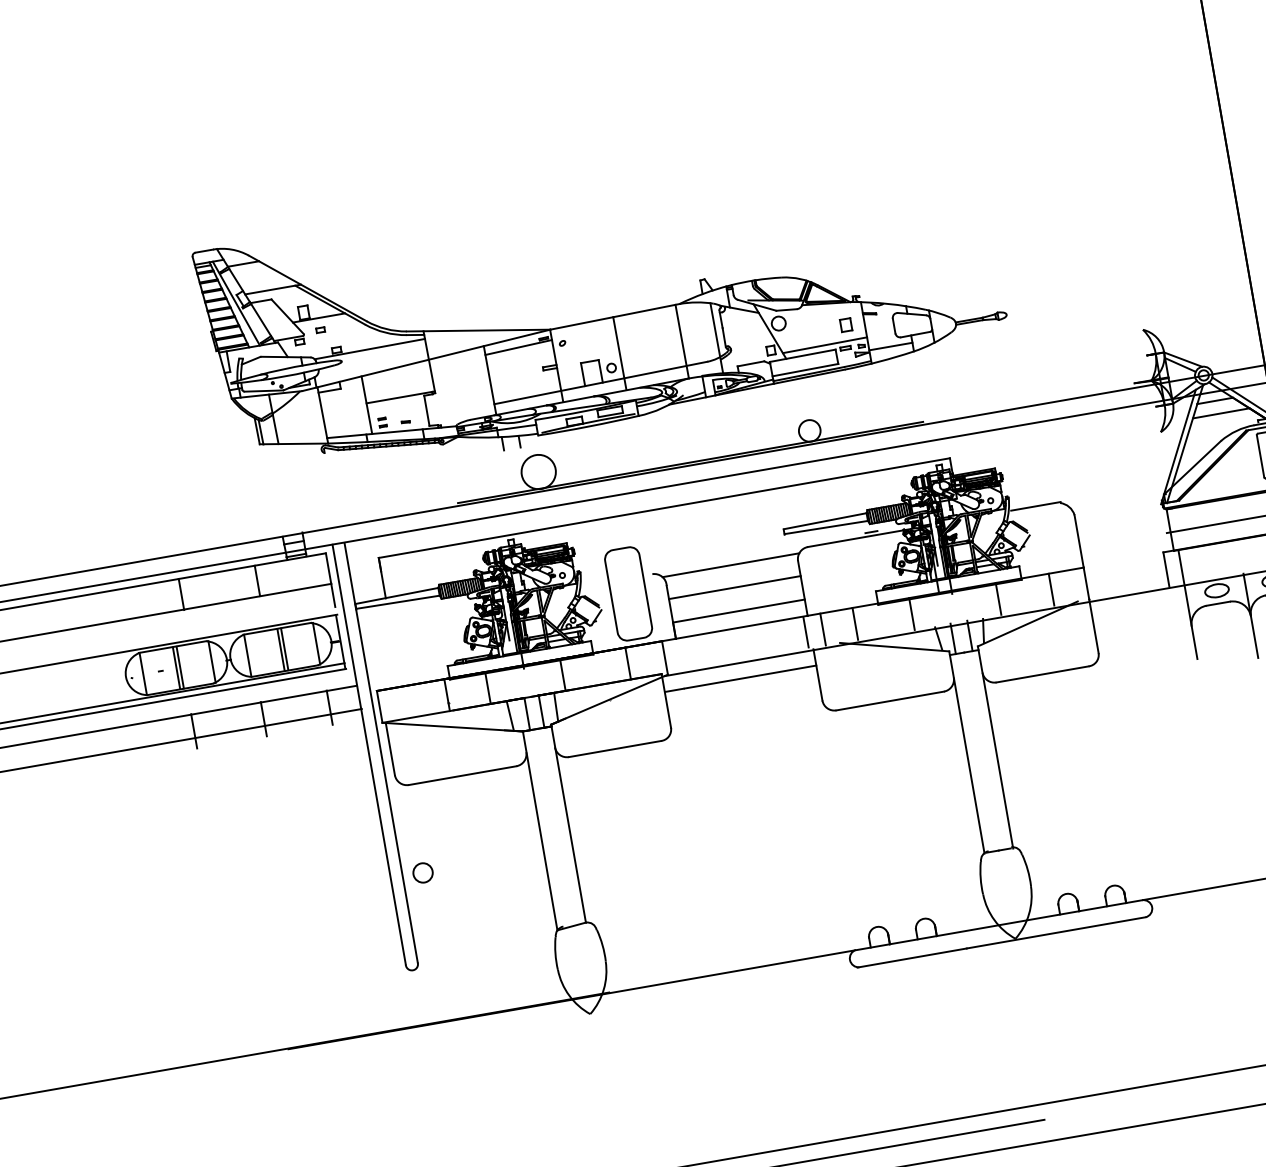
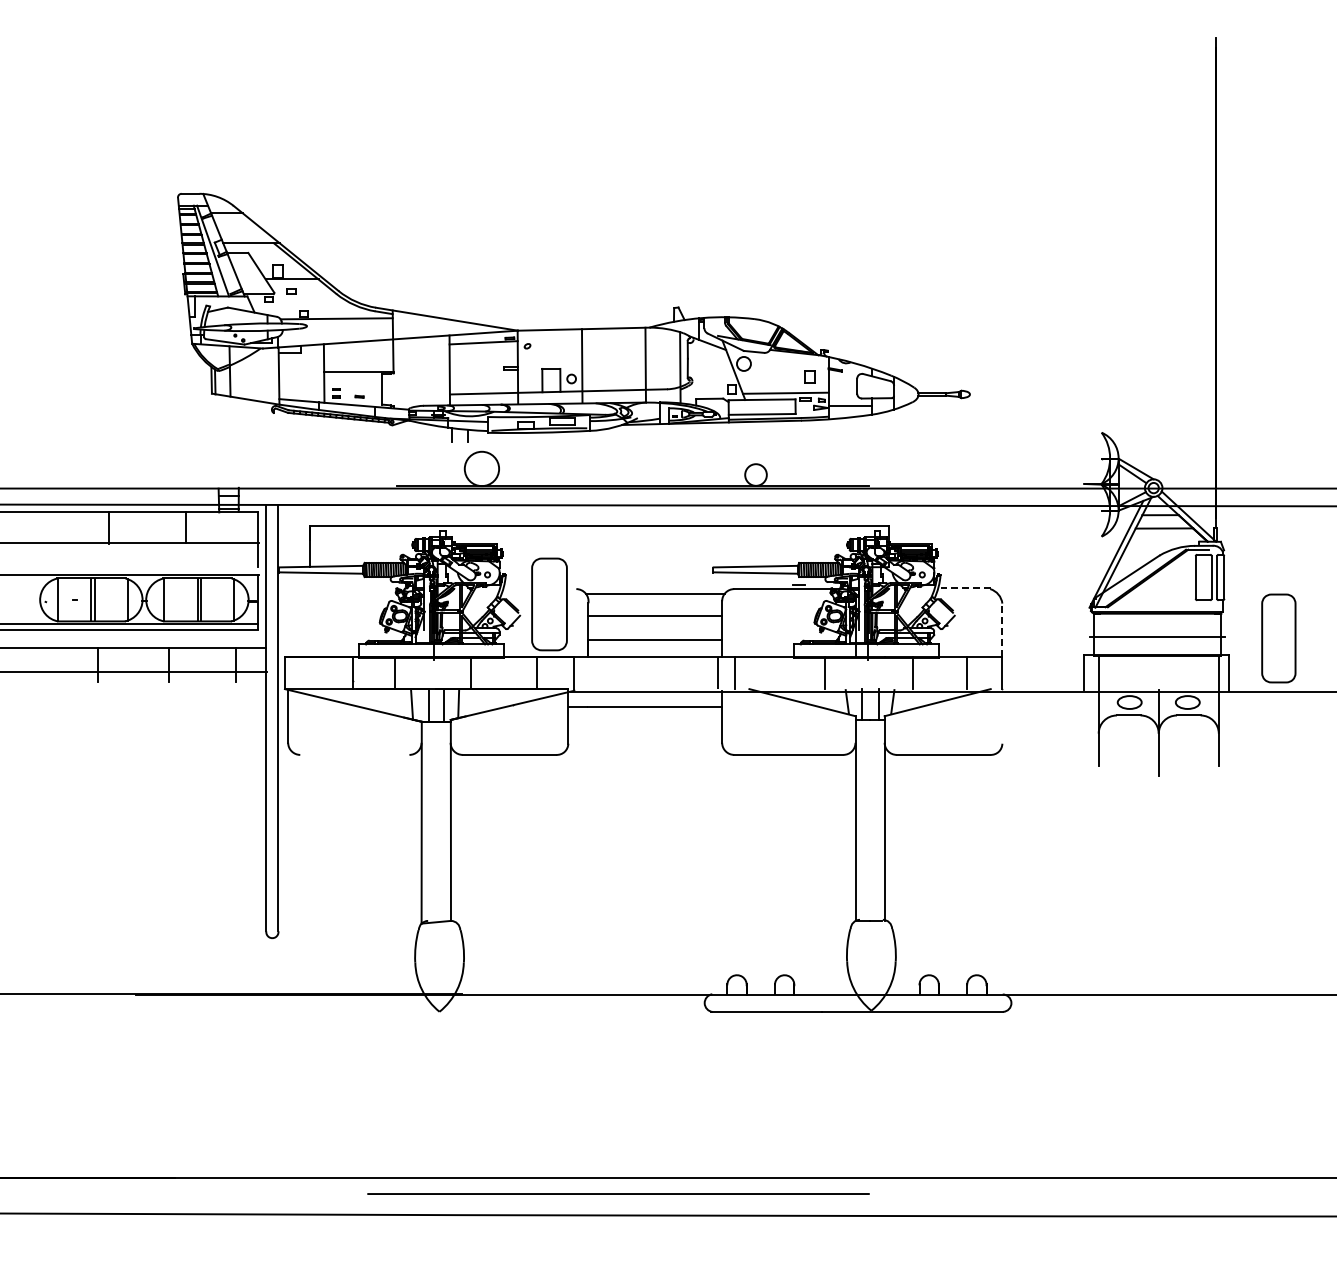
line: (1035, 506) -> (965, 588), solid -> dashed
line: (1079, 541) -> (1002, 630), solid -> dashed
line: (855, 623) -> (767, 672), removed
line: (1094, 626) -> (1002, 716), removed
line: (462, 775) -> (354, 754), removed
circle: (422, 872) -> (298, 843), removed

